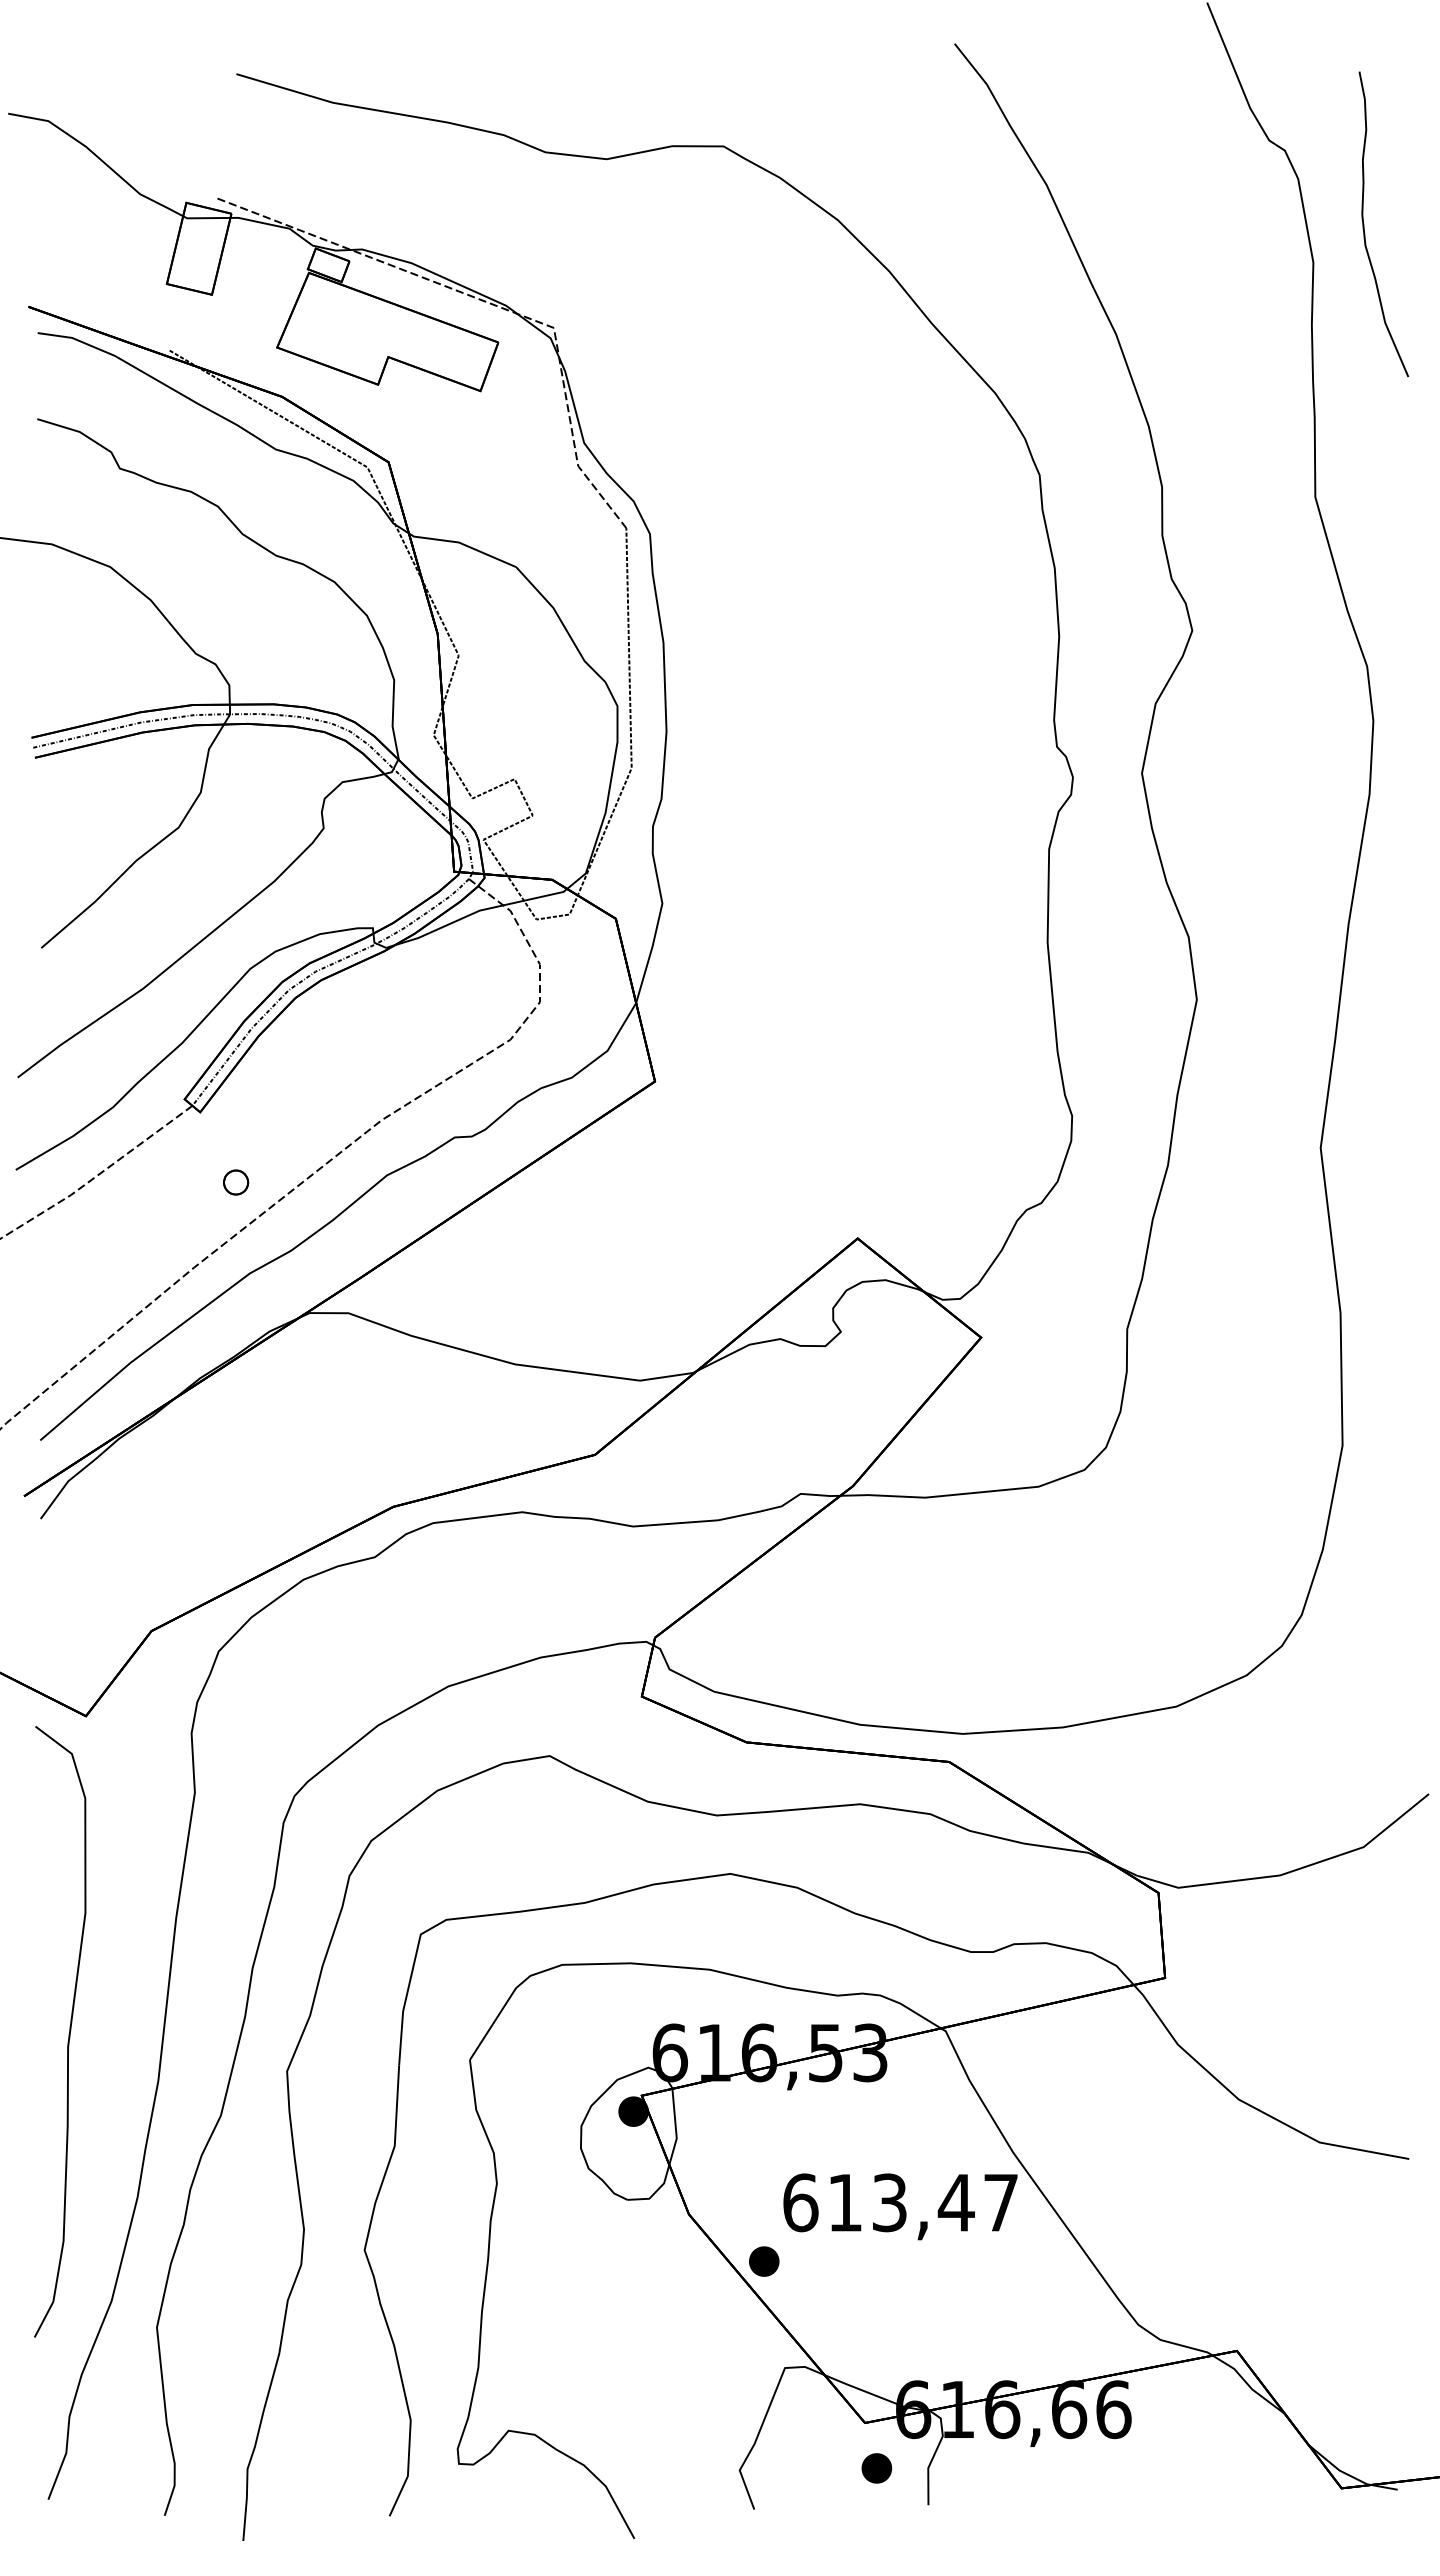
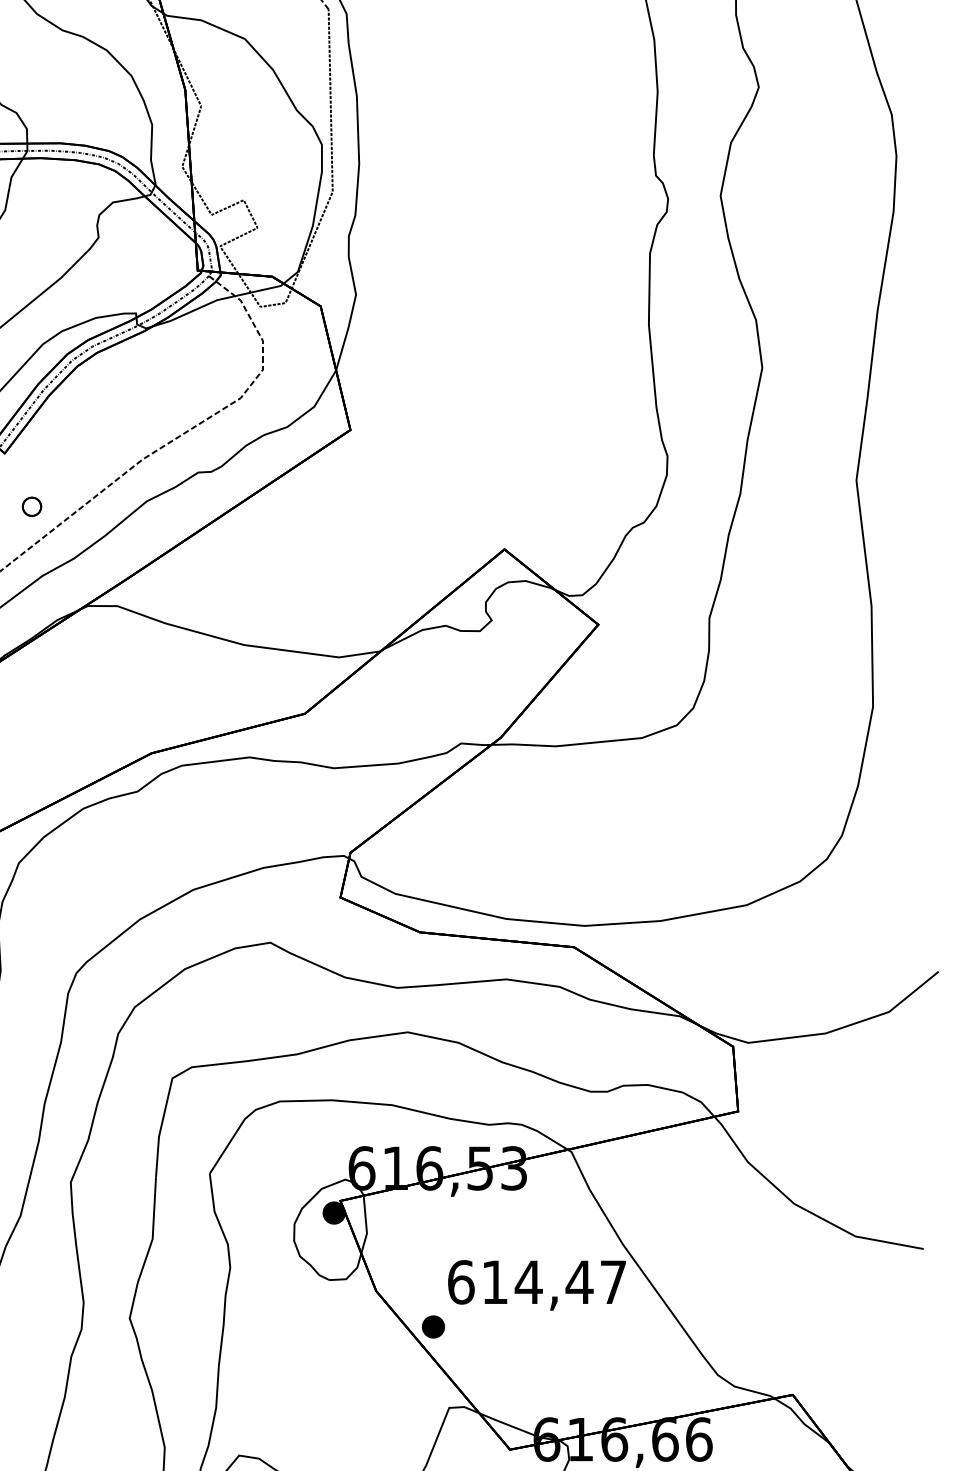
text: (889, 2202) -> (528, 1282), 613,47 -> 614,47

